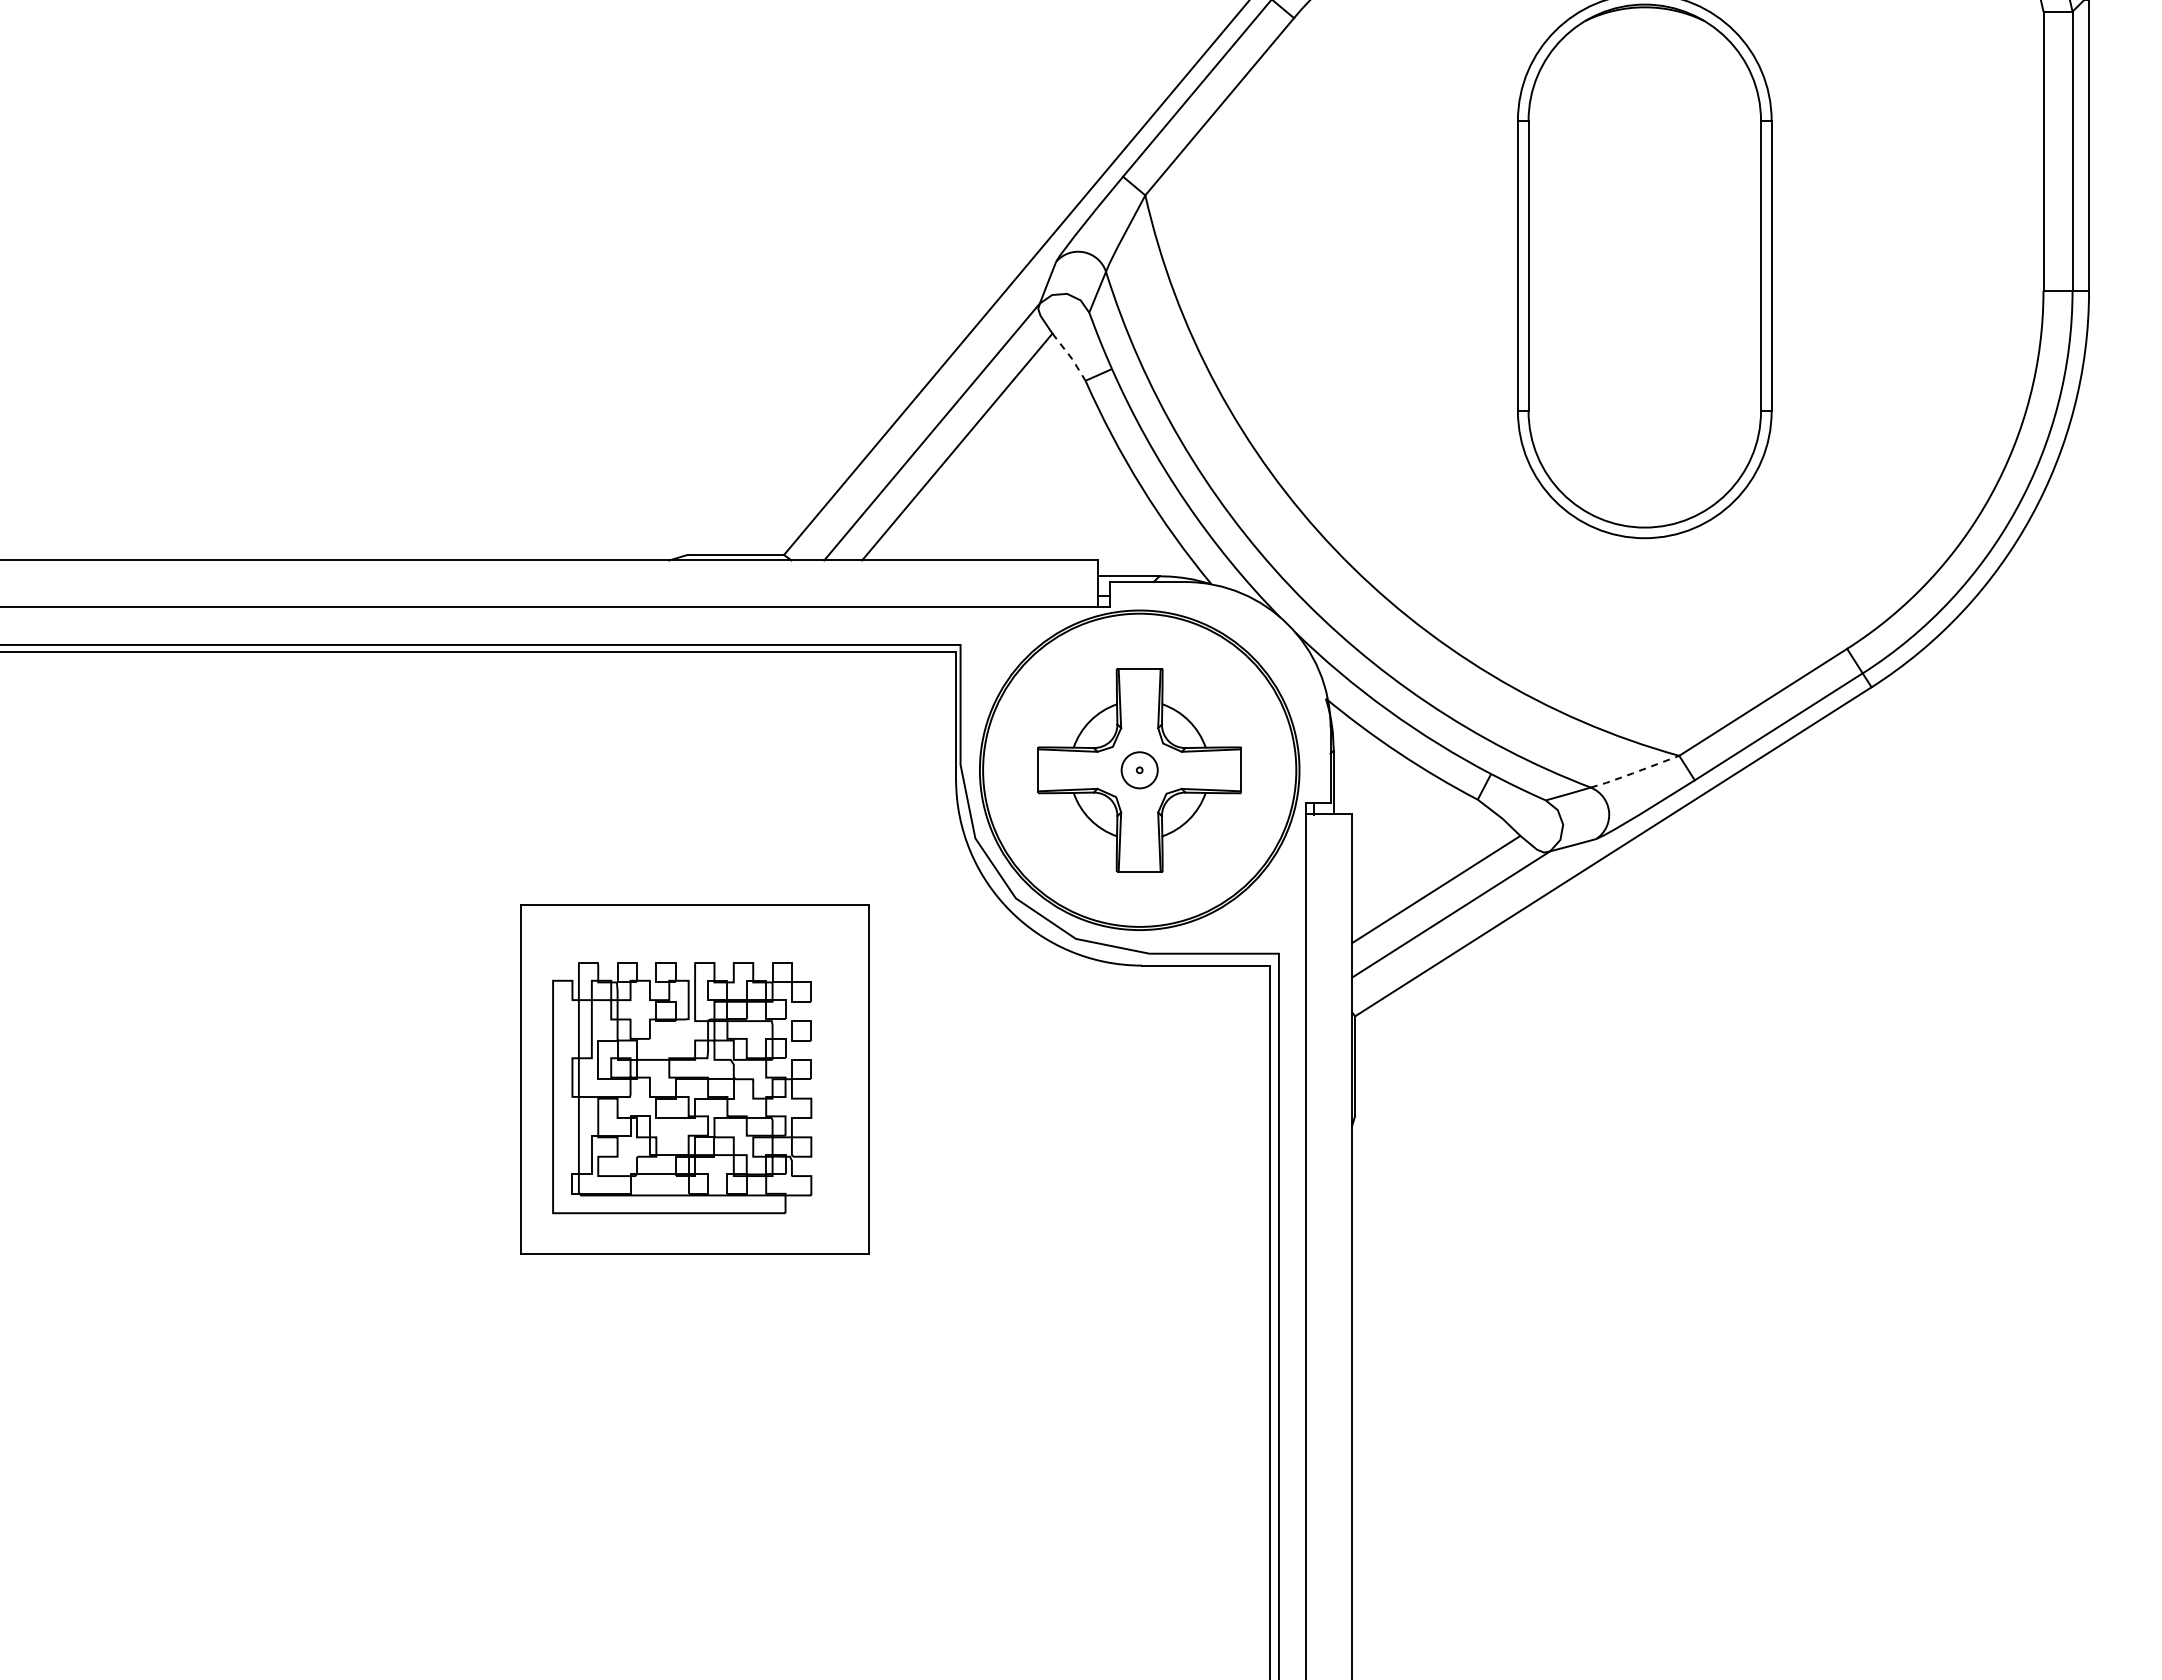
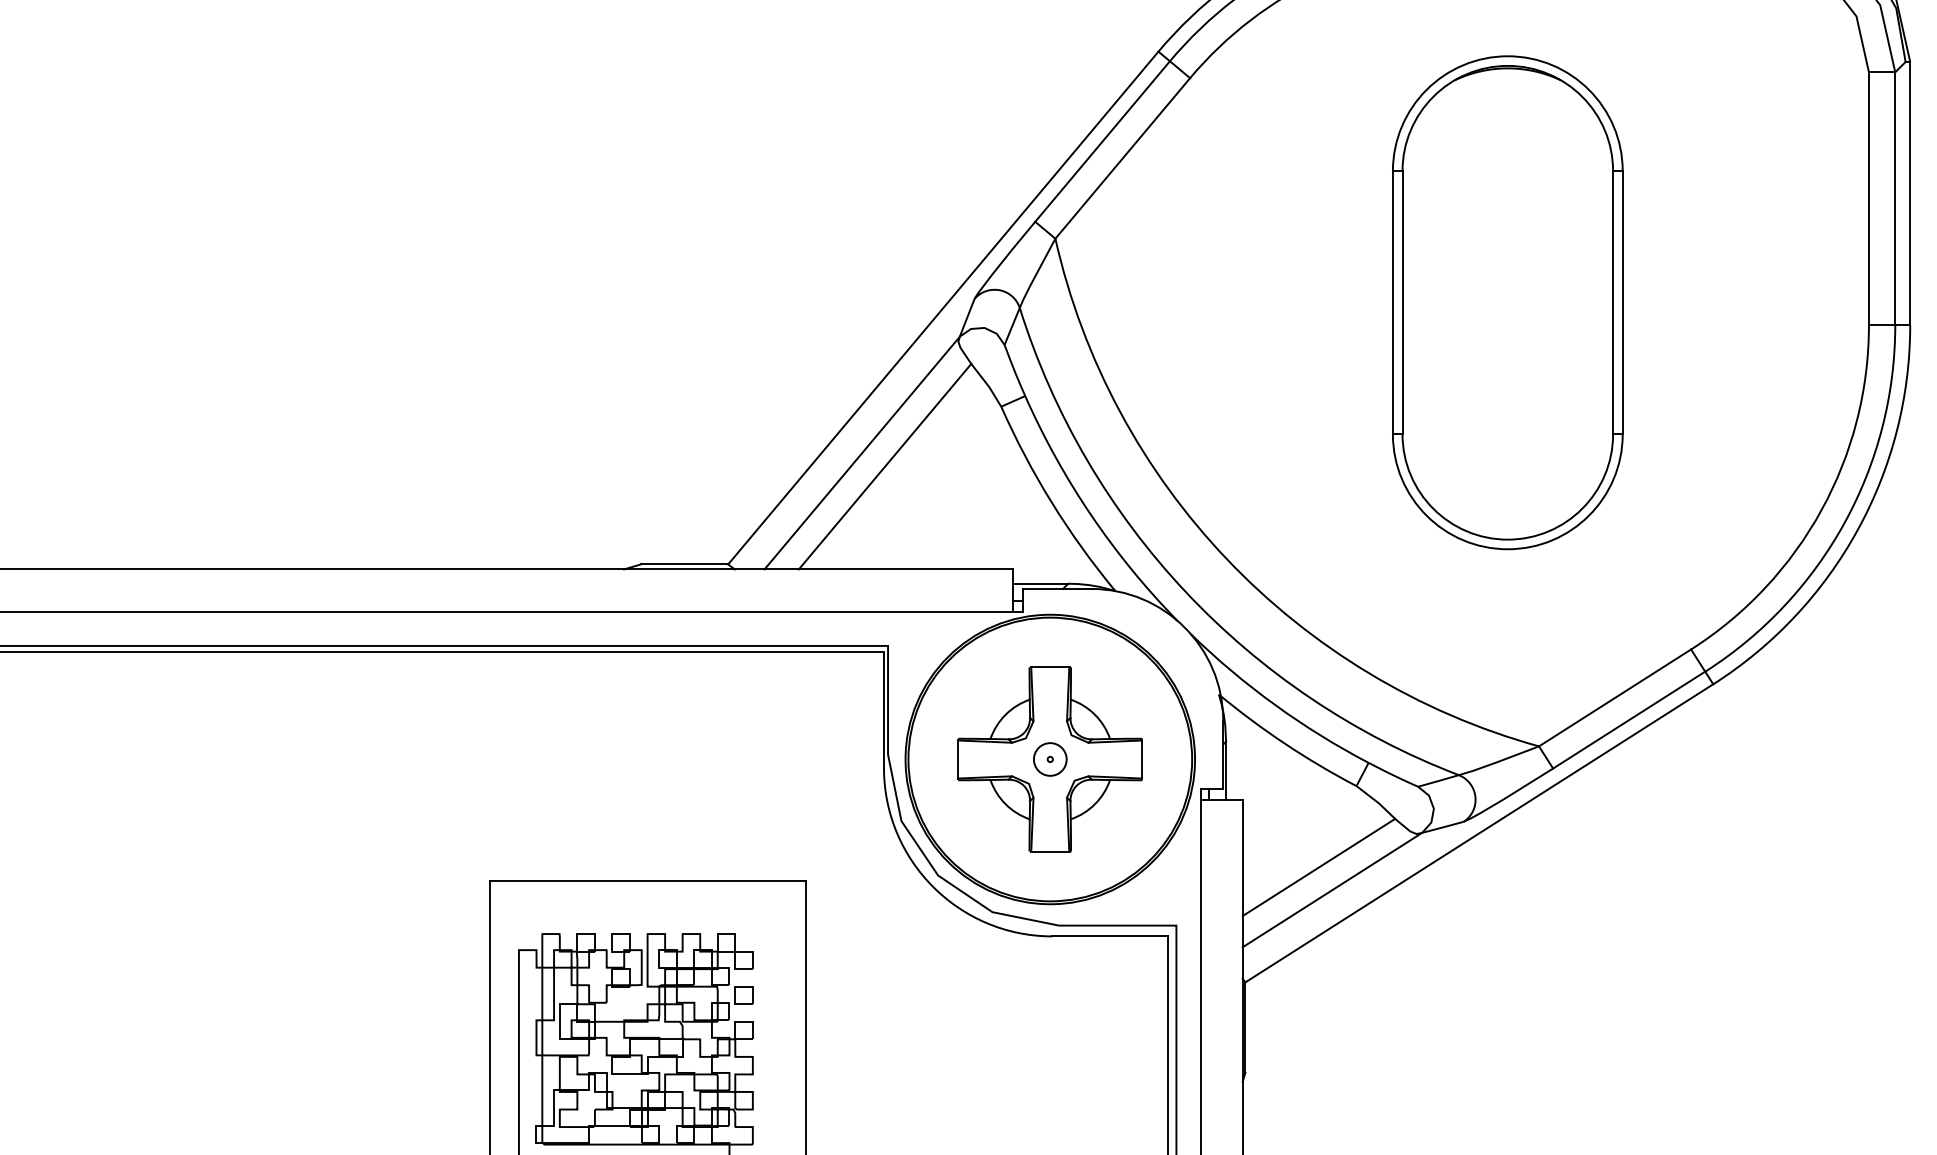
line: (1070, 356) -> (987, 384), dashed -> solid
line: (1634, 772) -> (1498, 761), dashed -> solid

